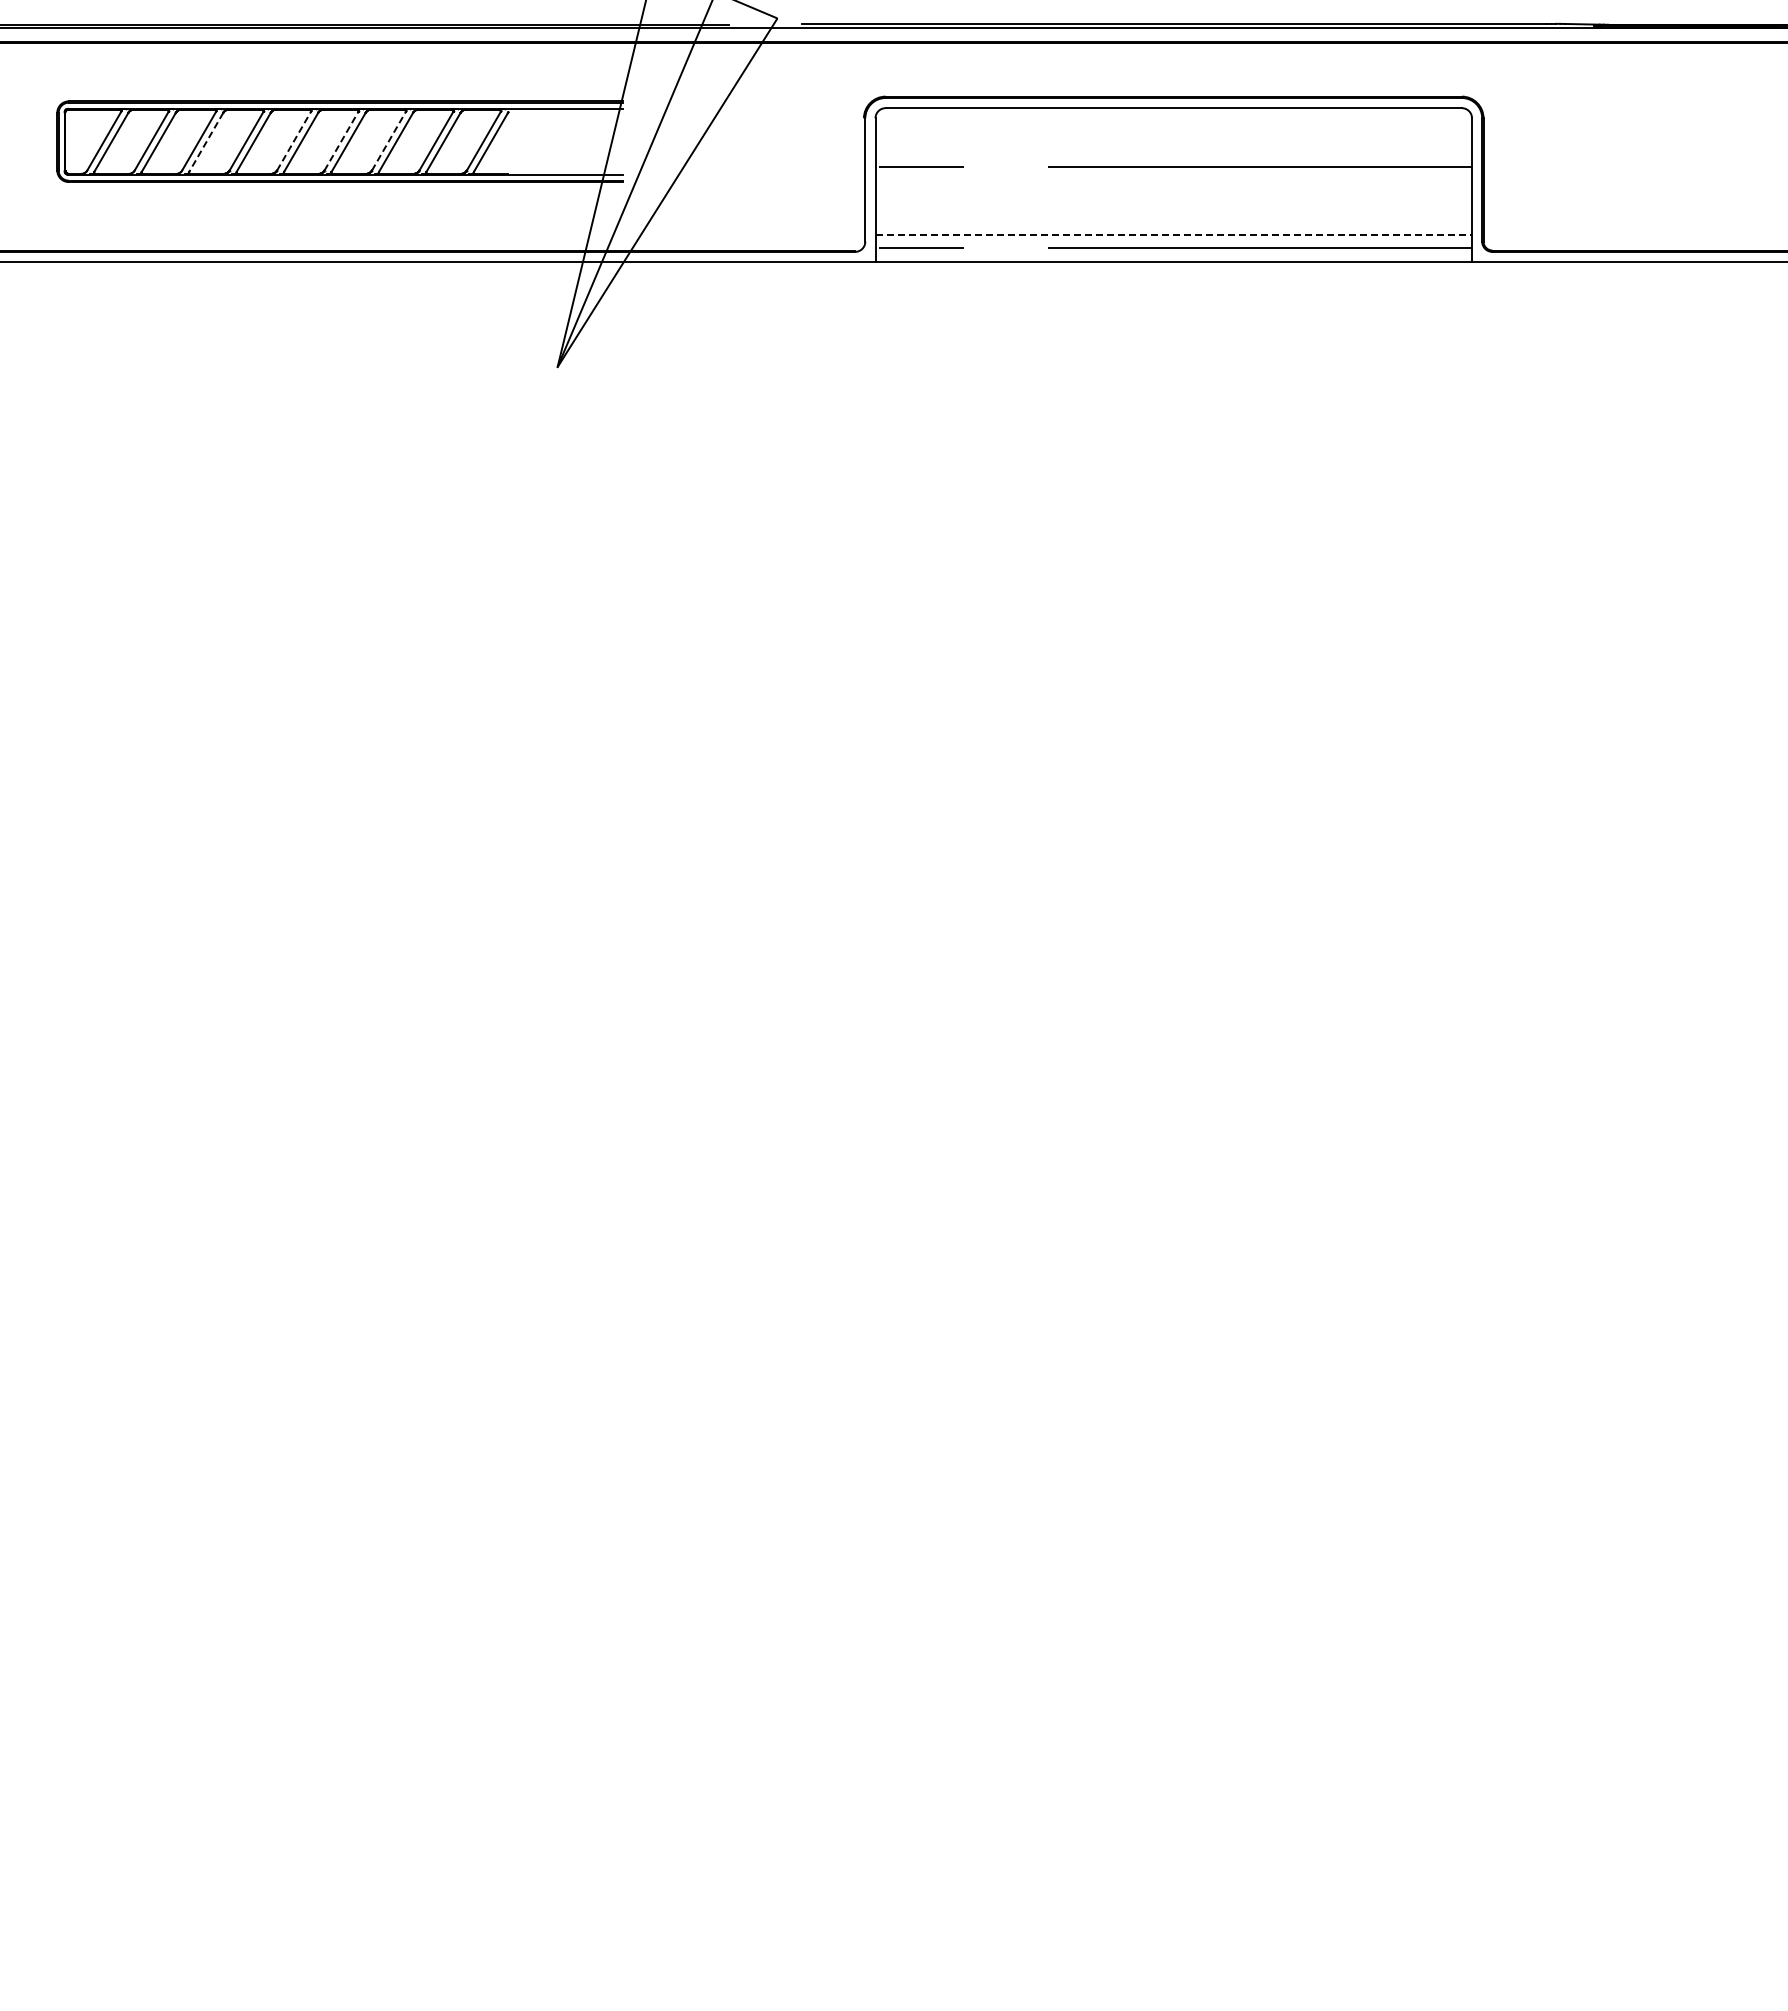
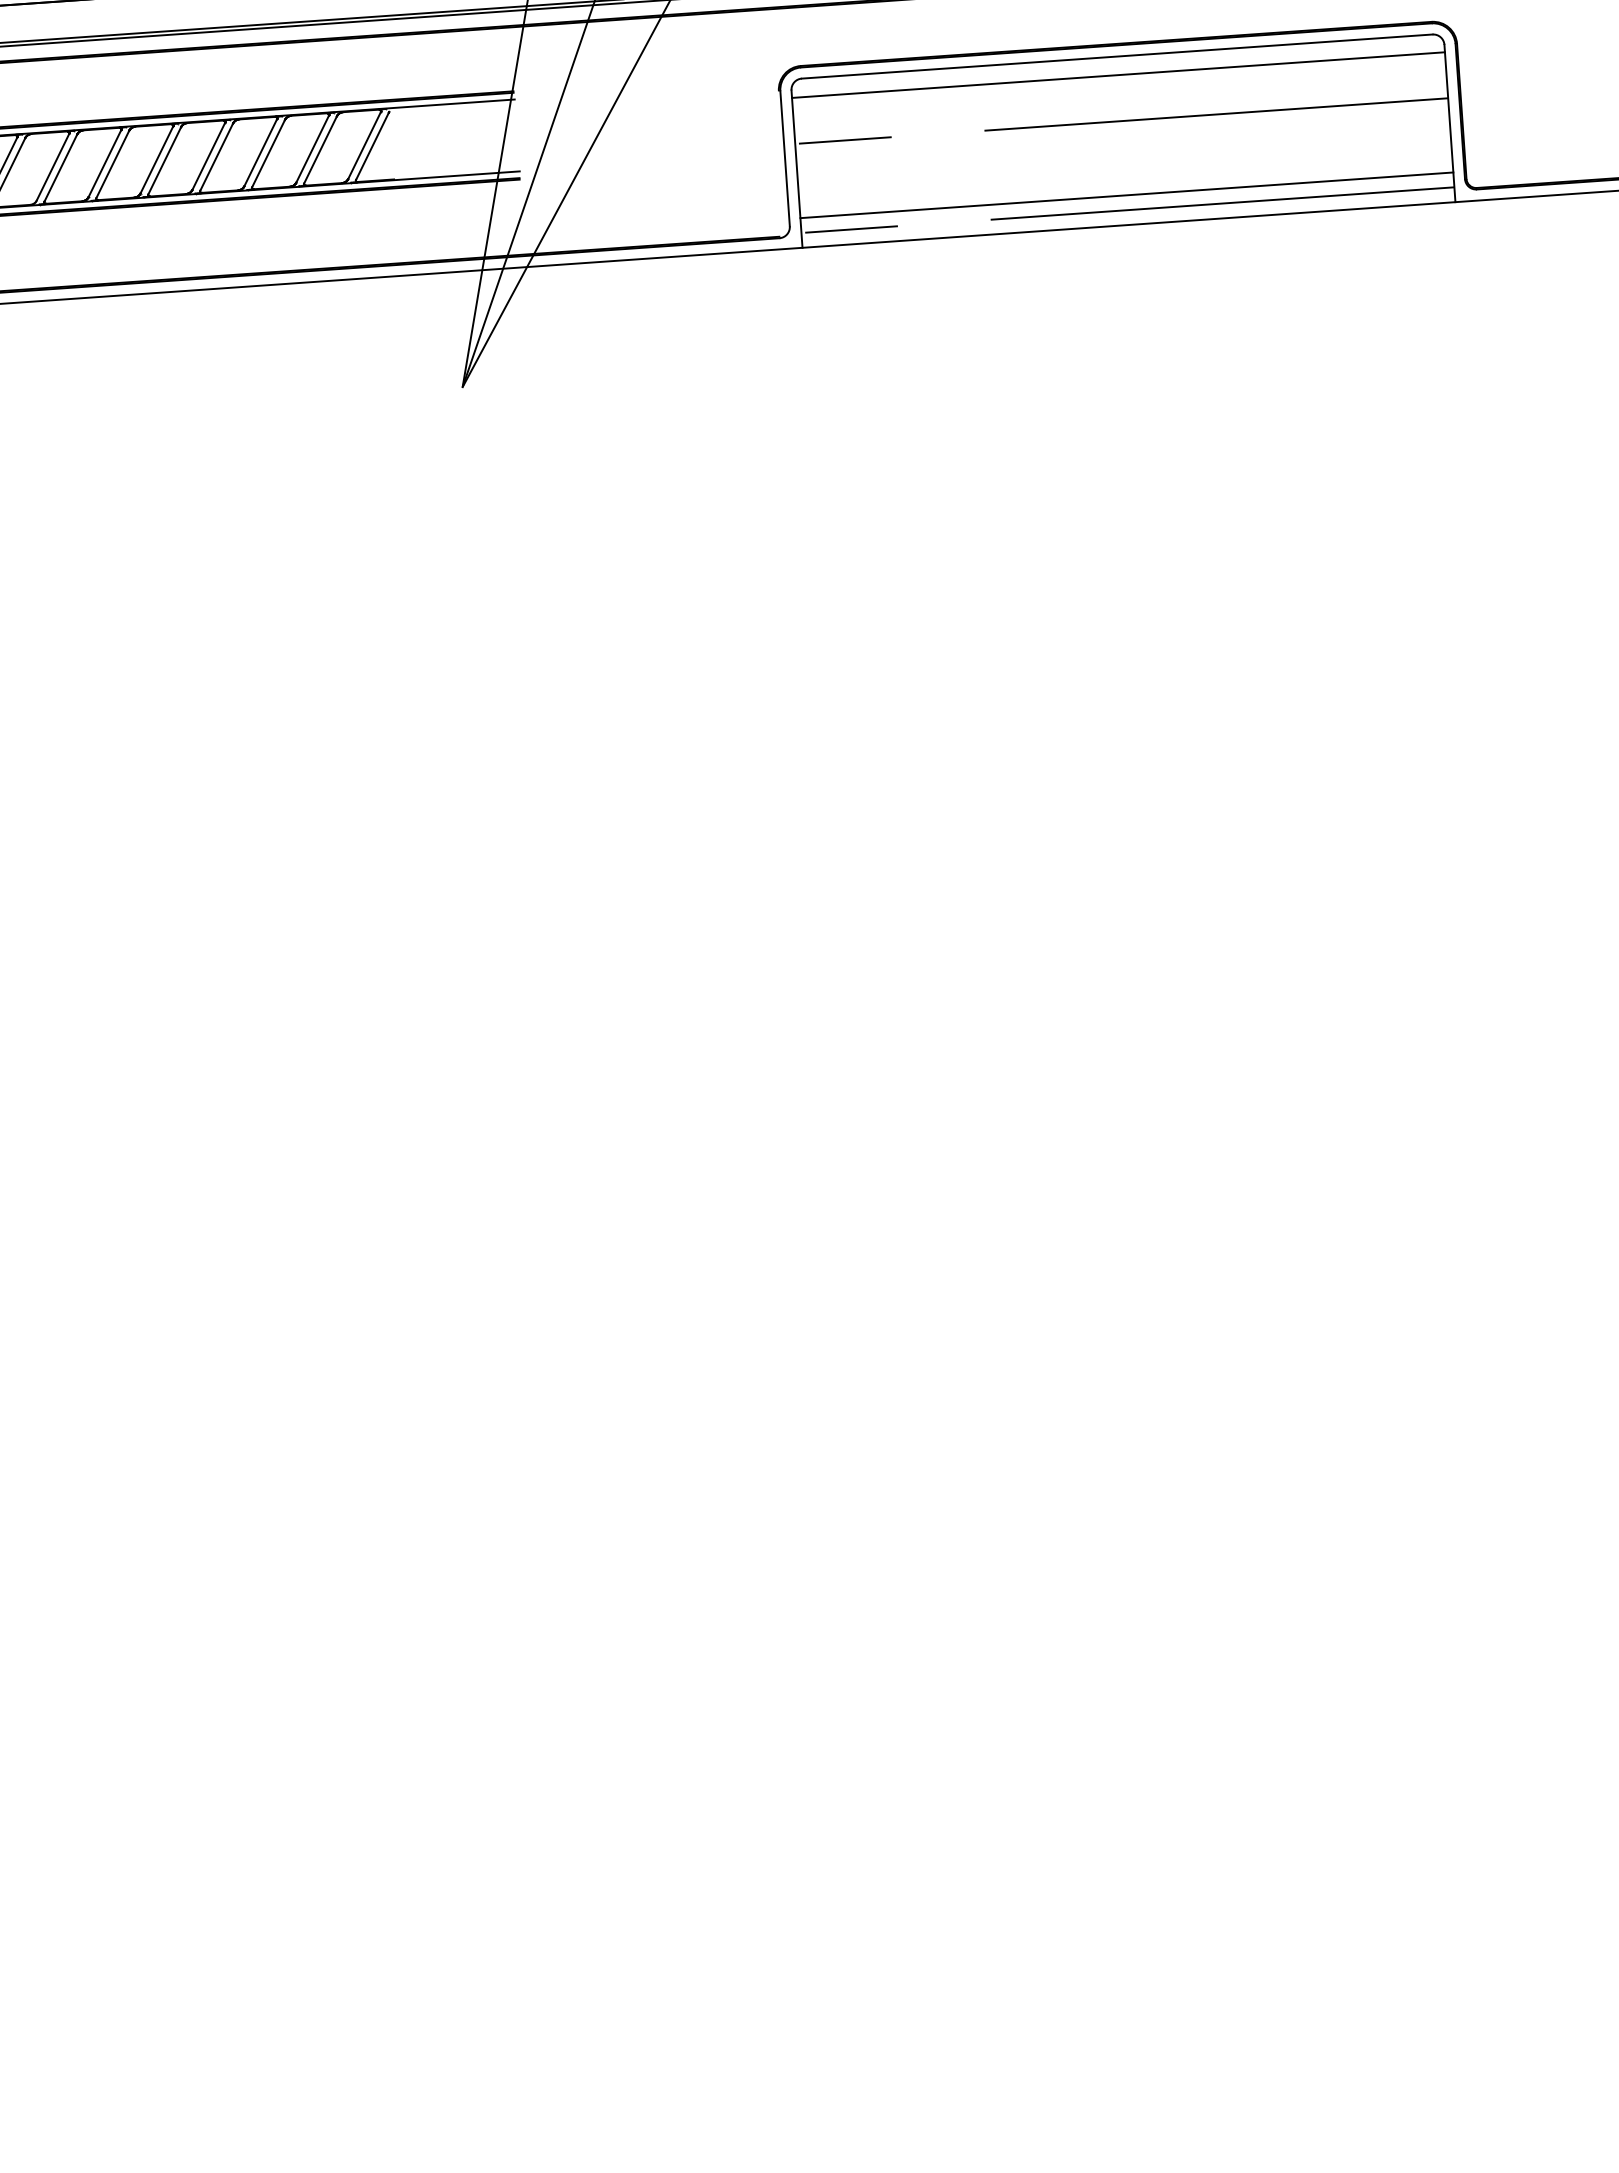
line: (1173, 125) -> (1118, 75), added
line: (294, 140) -> (157, 159), dashed -> solid
line: (341, 140) -> (208, 155), dashed -> solid
line: (389, 140) -> (261, 151), dashed -> solid
line: (206, 142) -> (61, 168), dashed -> solid
line: (1174, 234) -> (1127, 194), dashed -> solid

